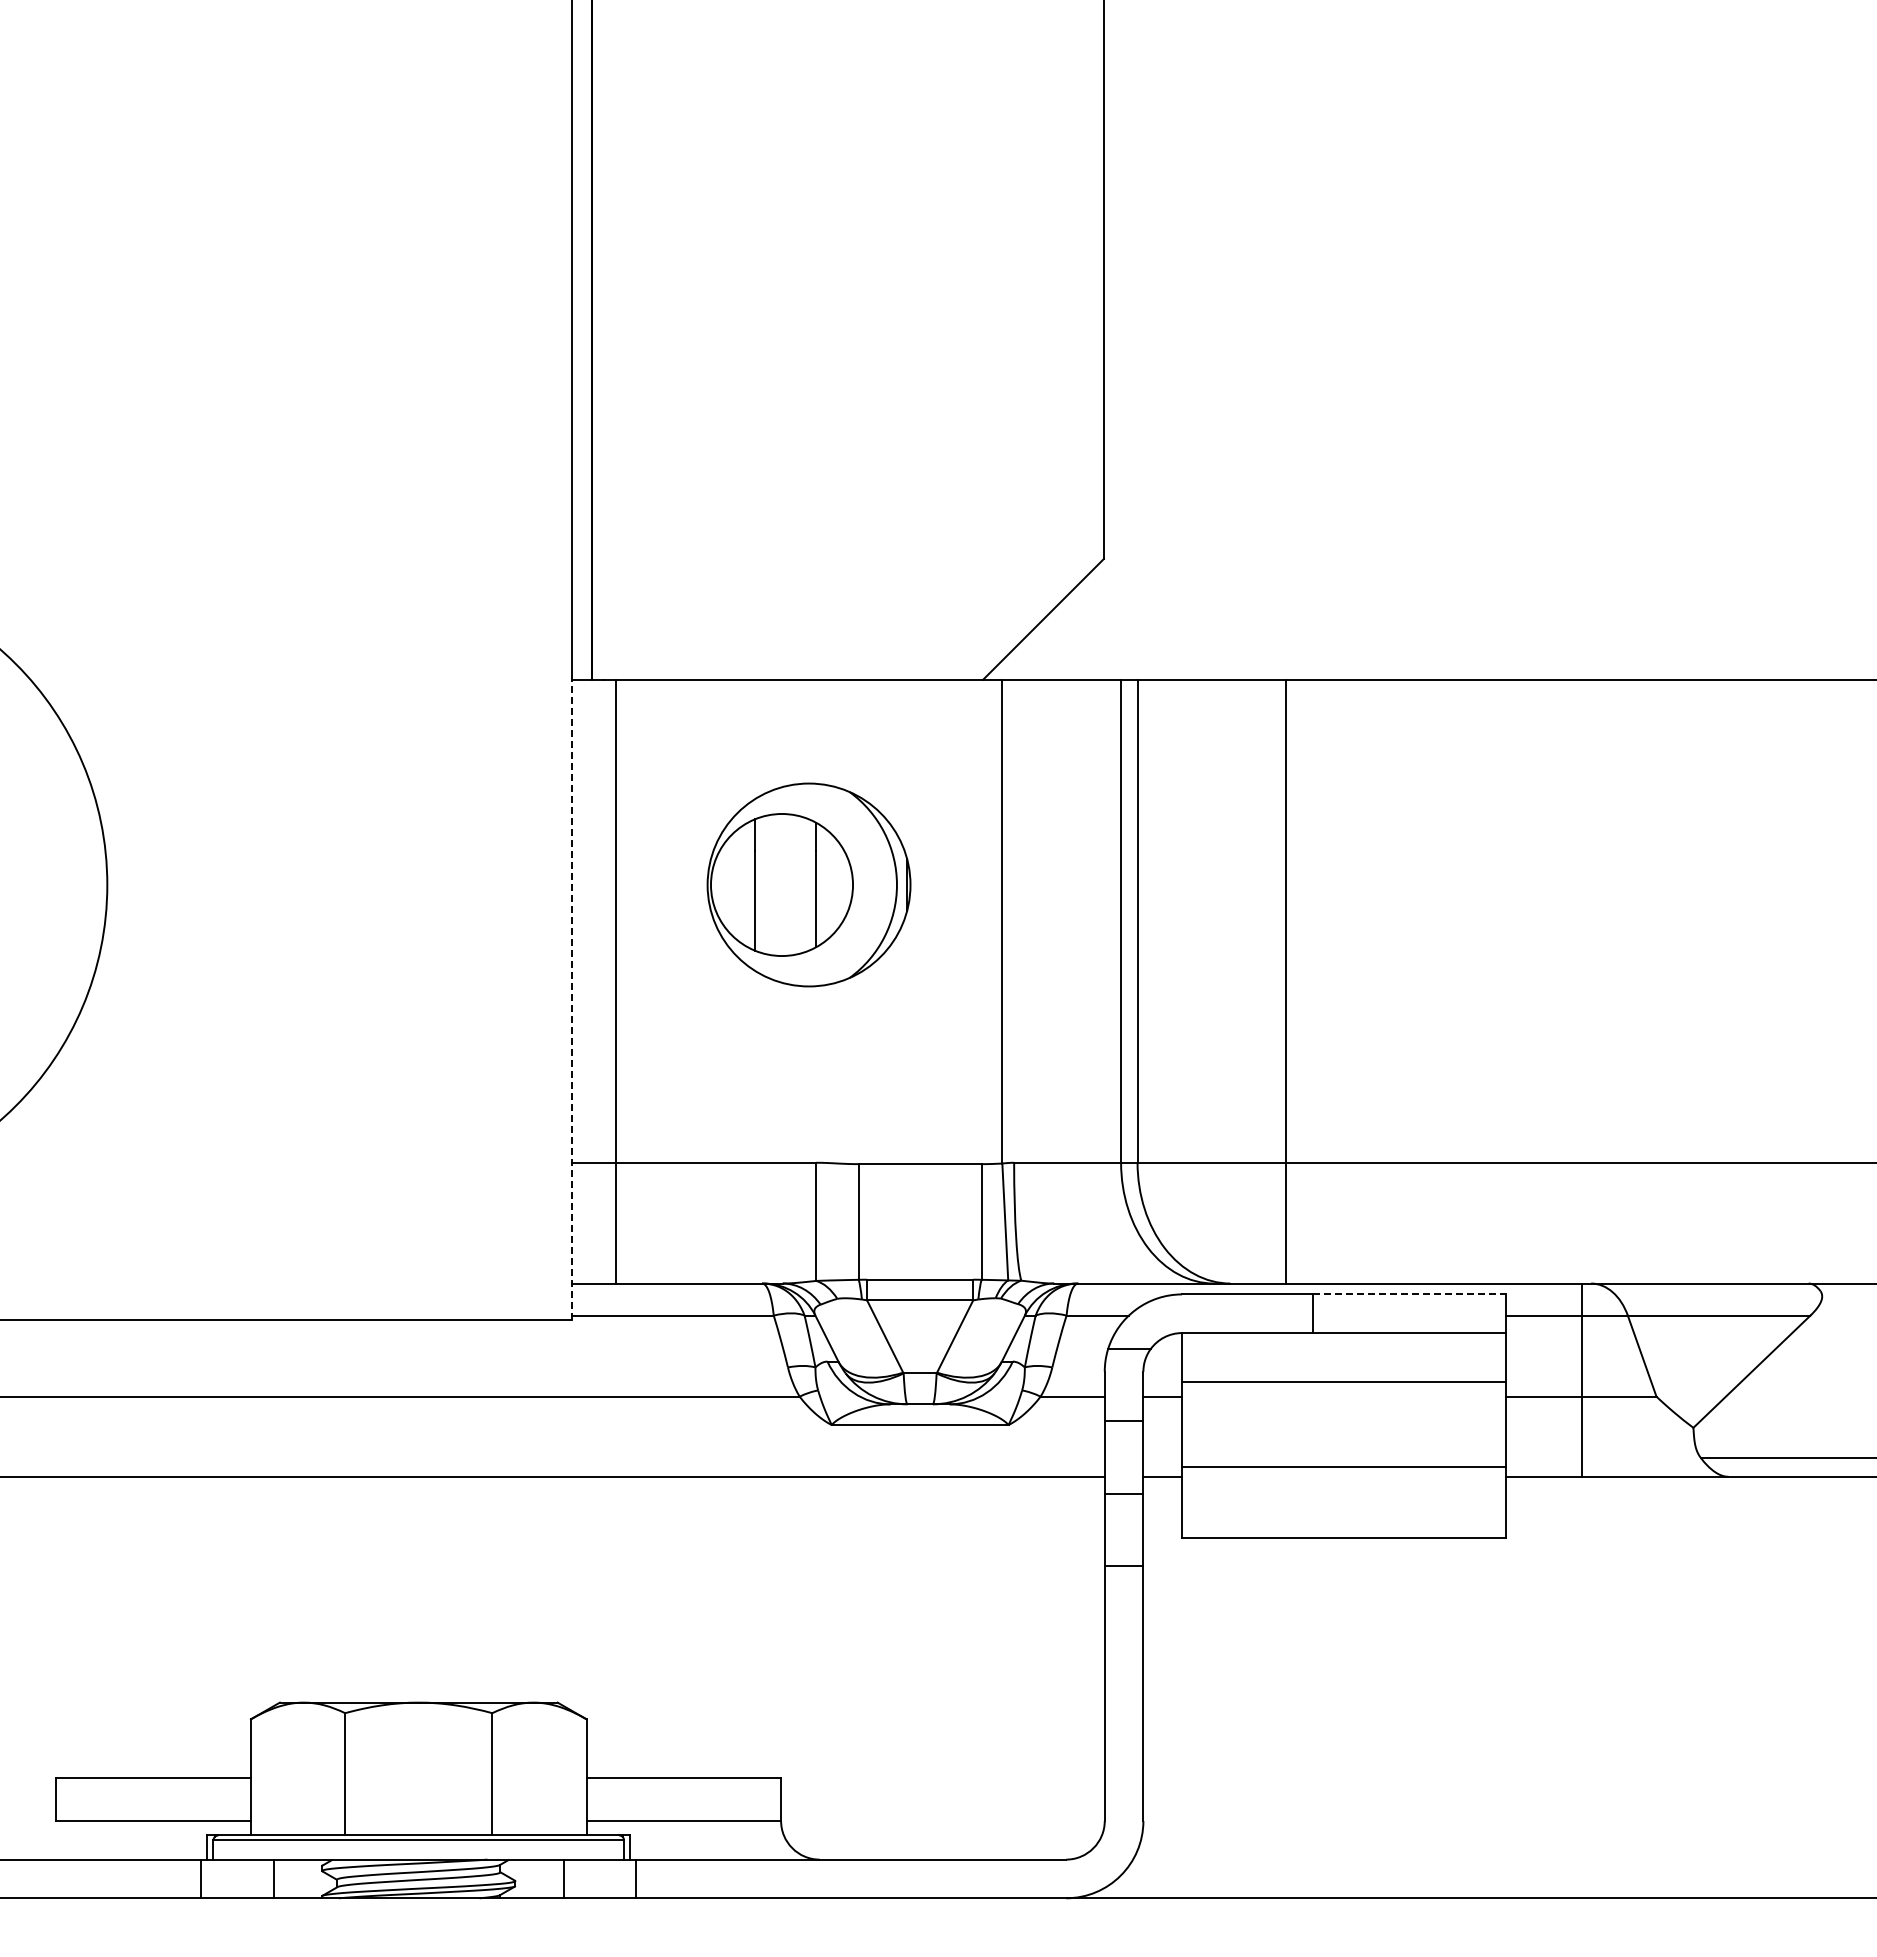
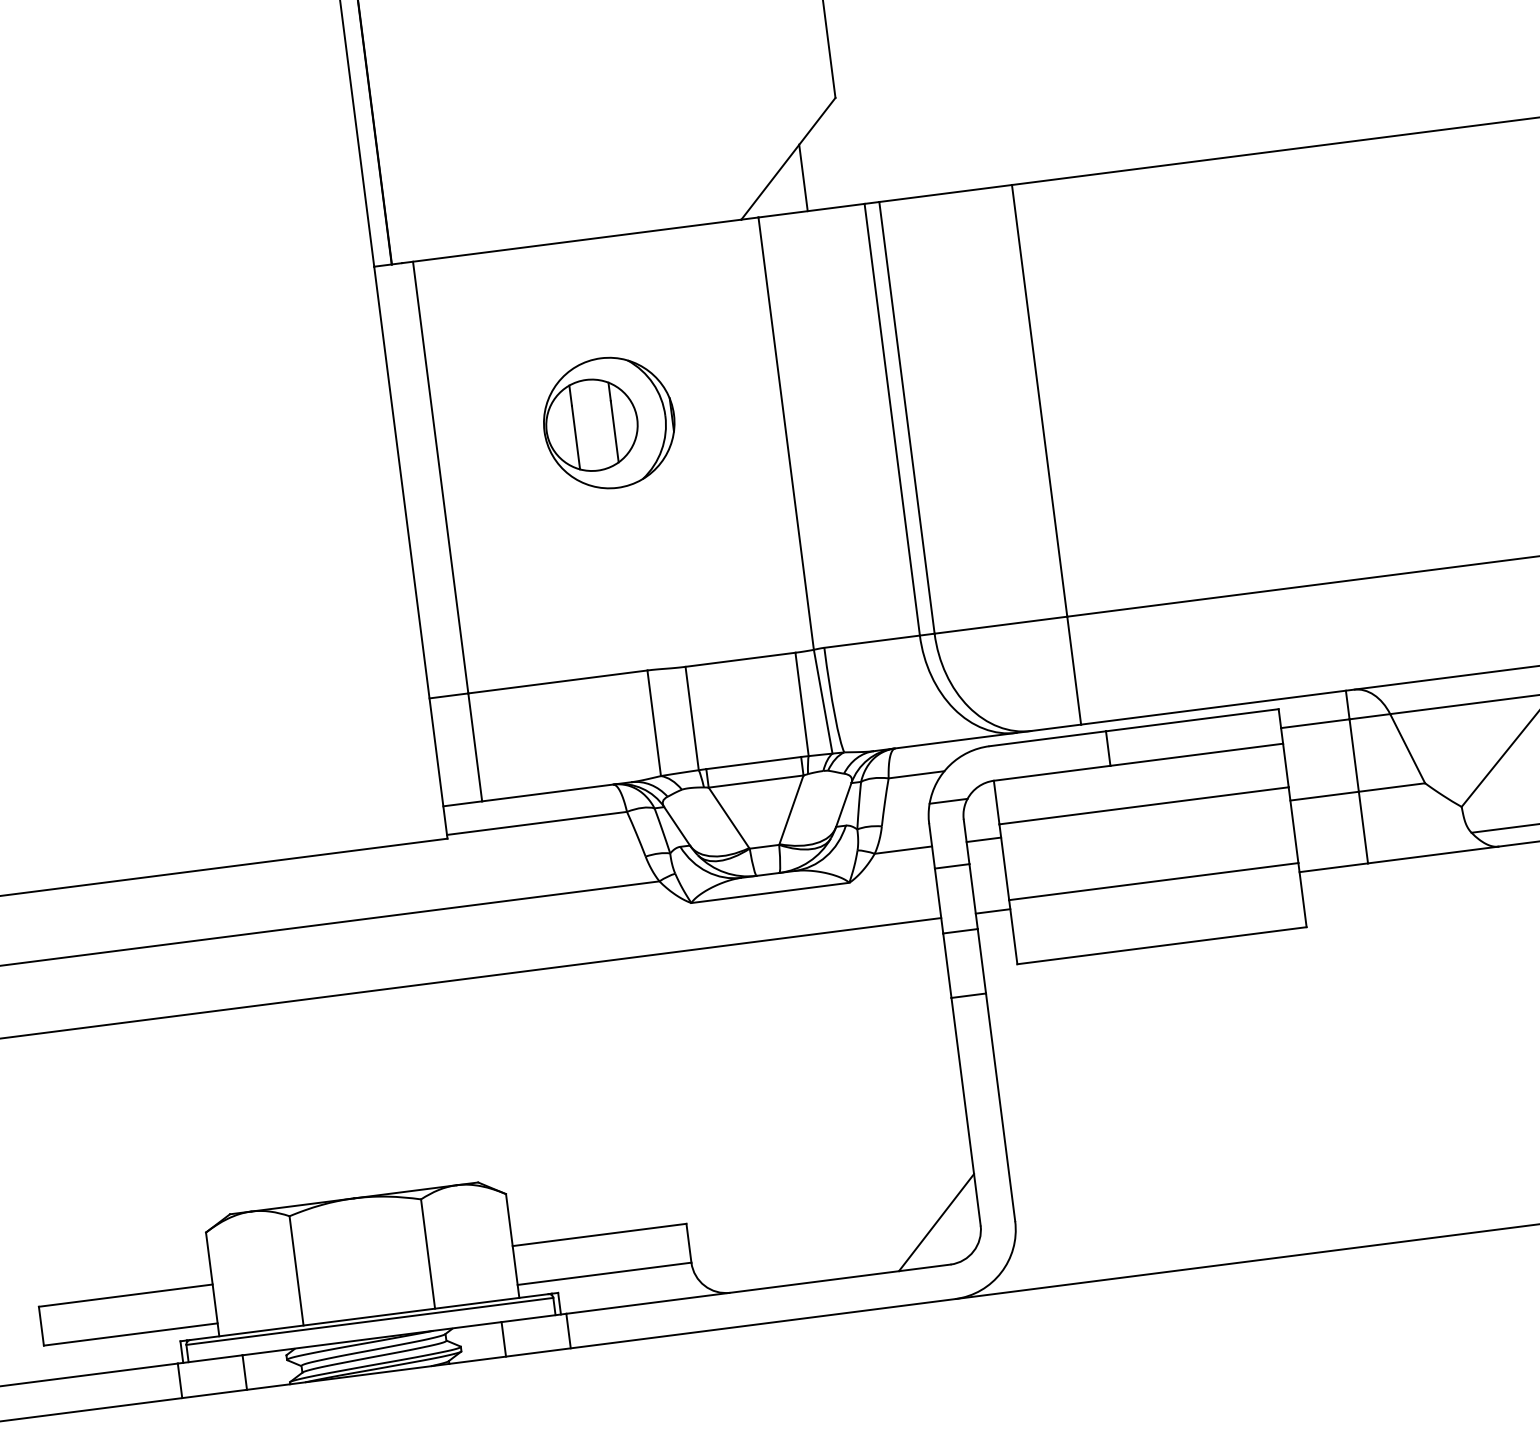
line: (1057, 642) -> (803, 177), added
part: (808, 884) -> (608, 422), size x0.71
line: (572, 999) -> (410, 552), dashed -> solid
line: (1409, 1294) -> (1192, 720), dashed -> solid
line: (1056, 1811) -> (936, 1222), added

